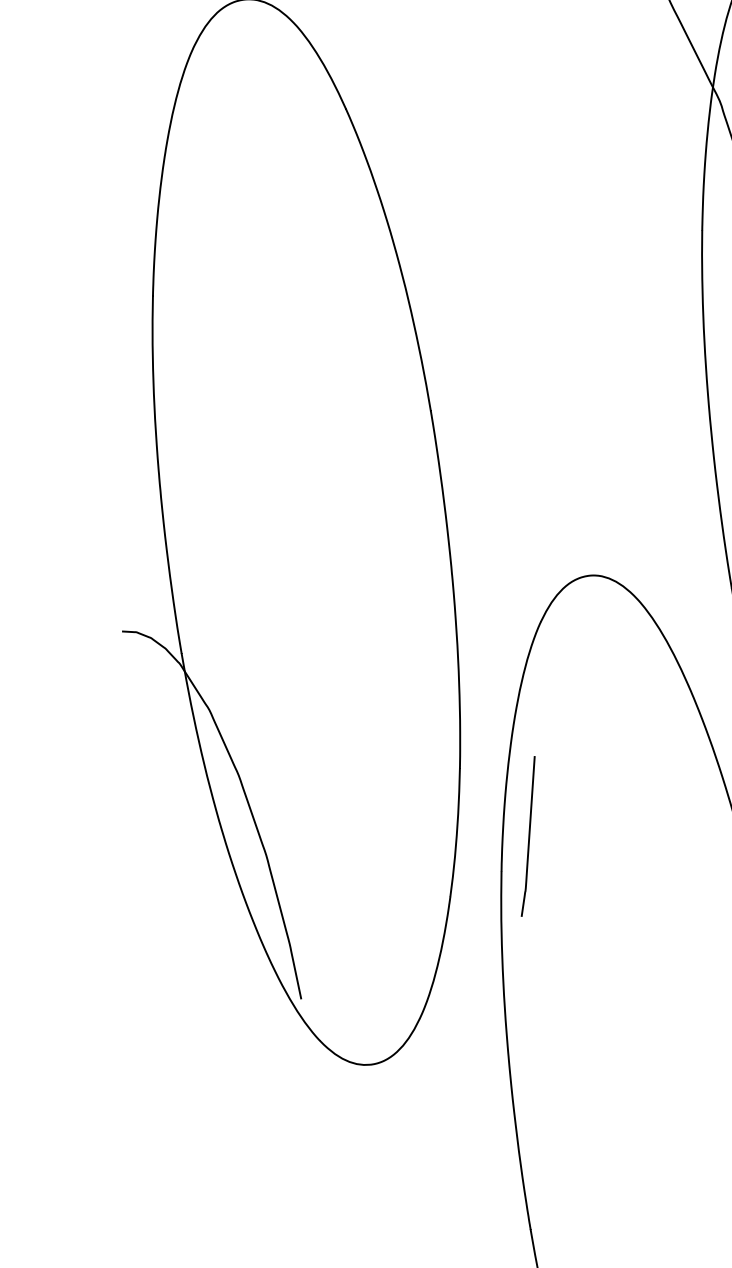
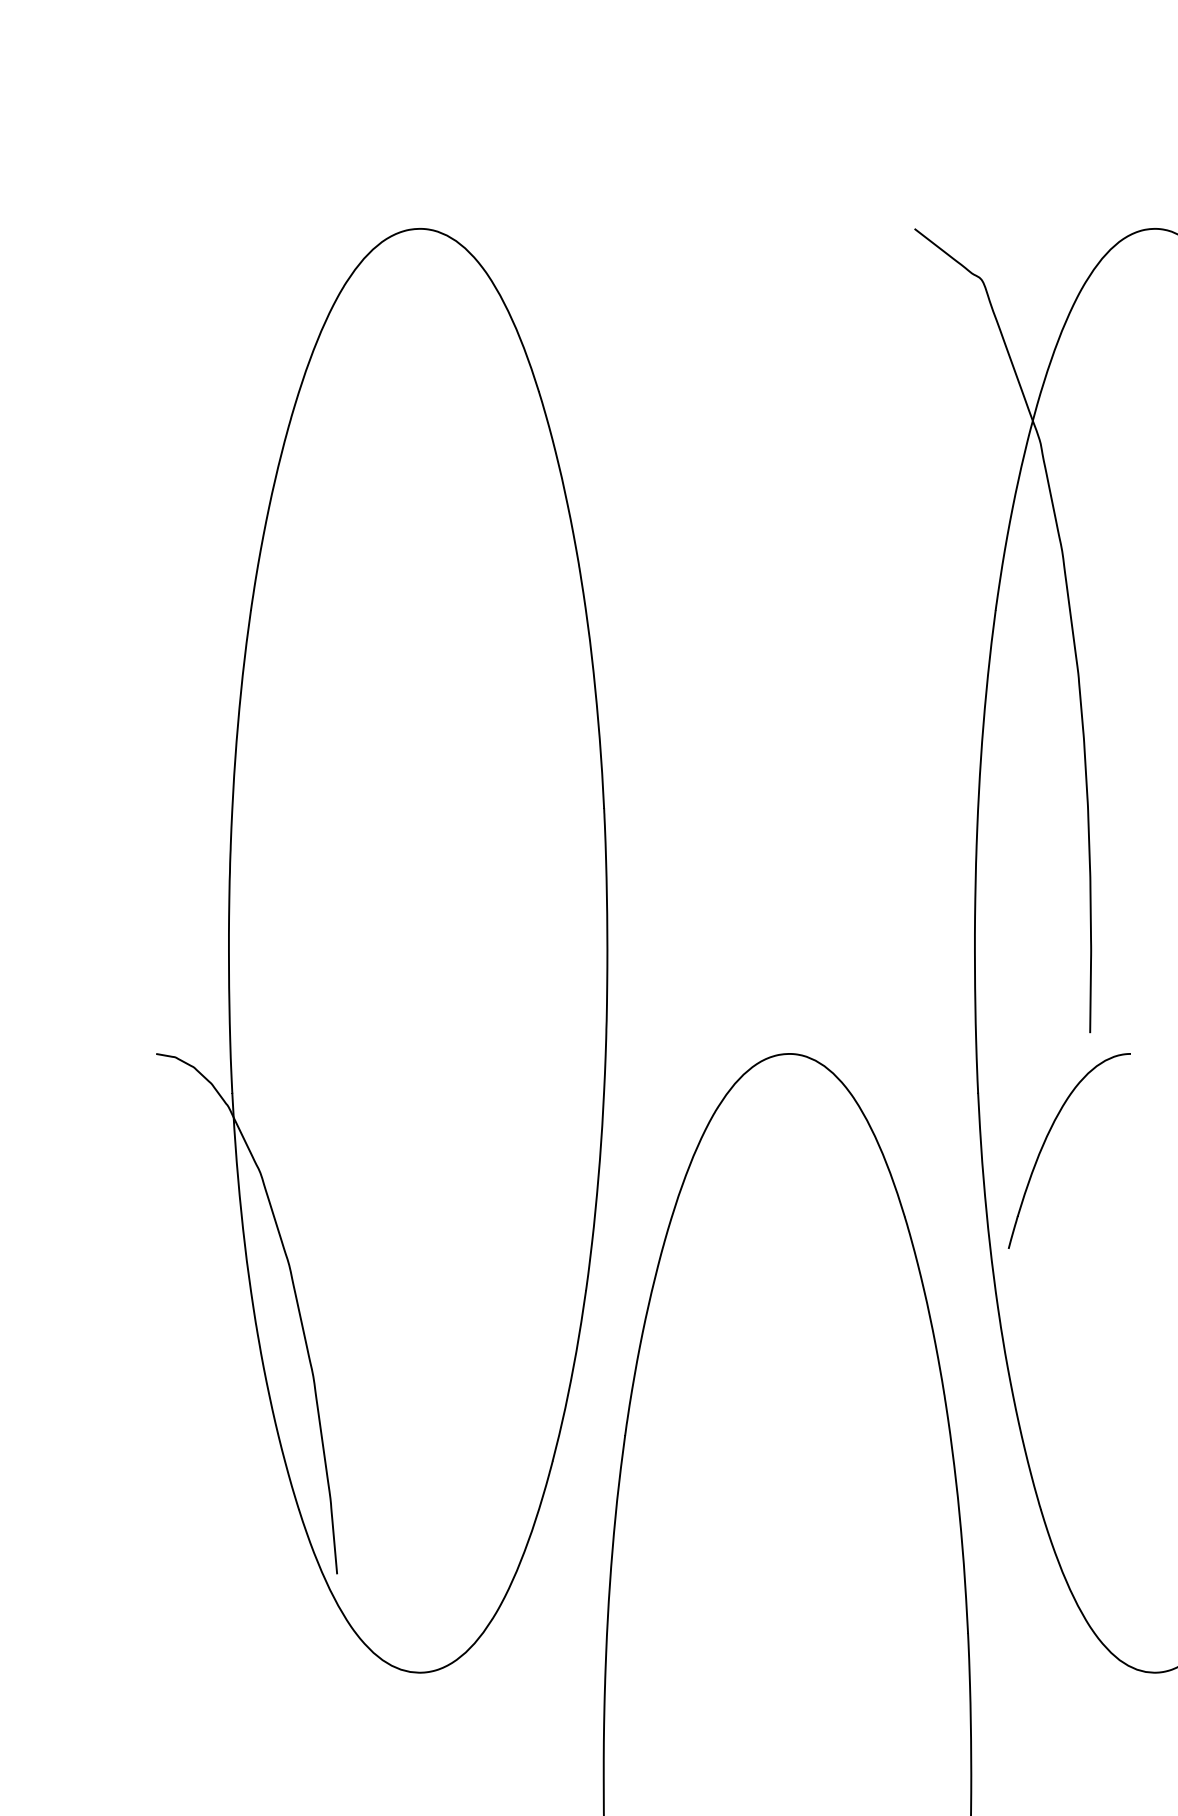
curve: (528, 836) -> (667, 1392), removed

